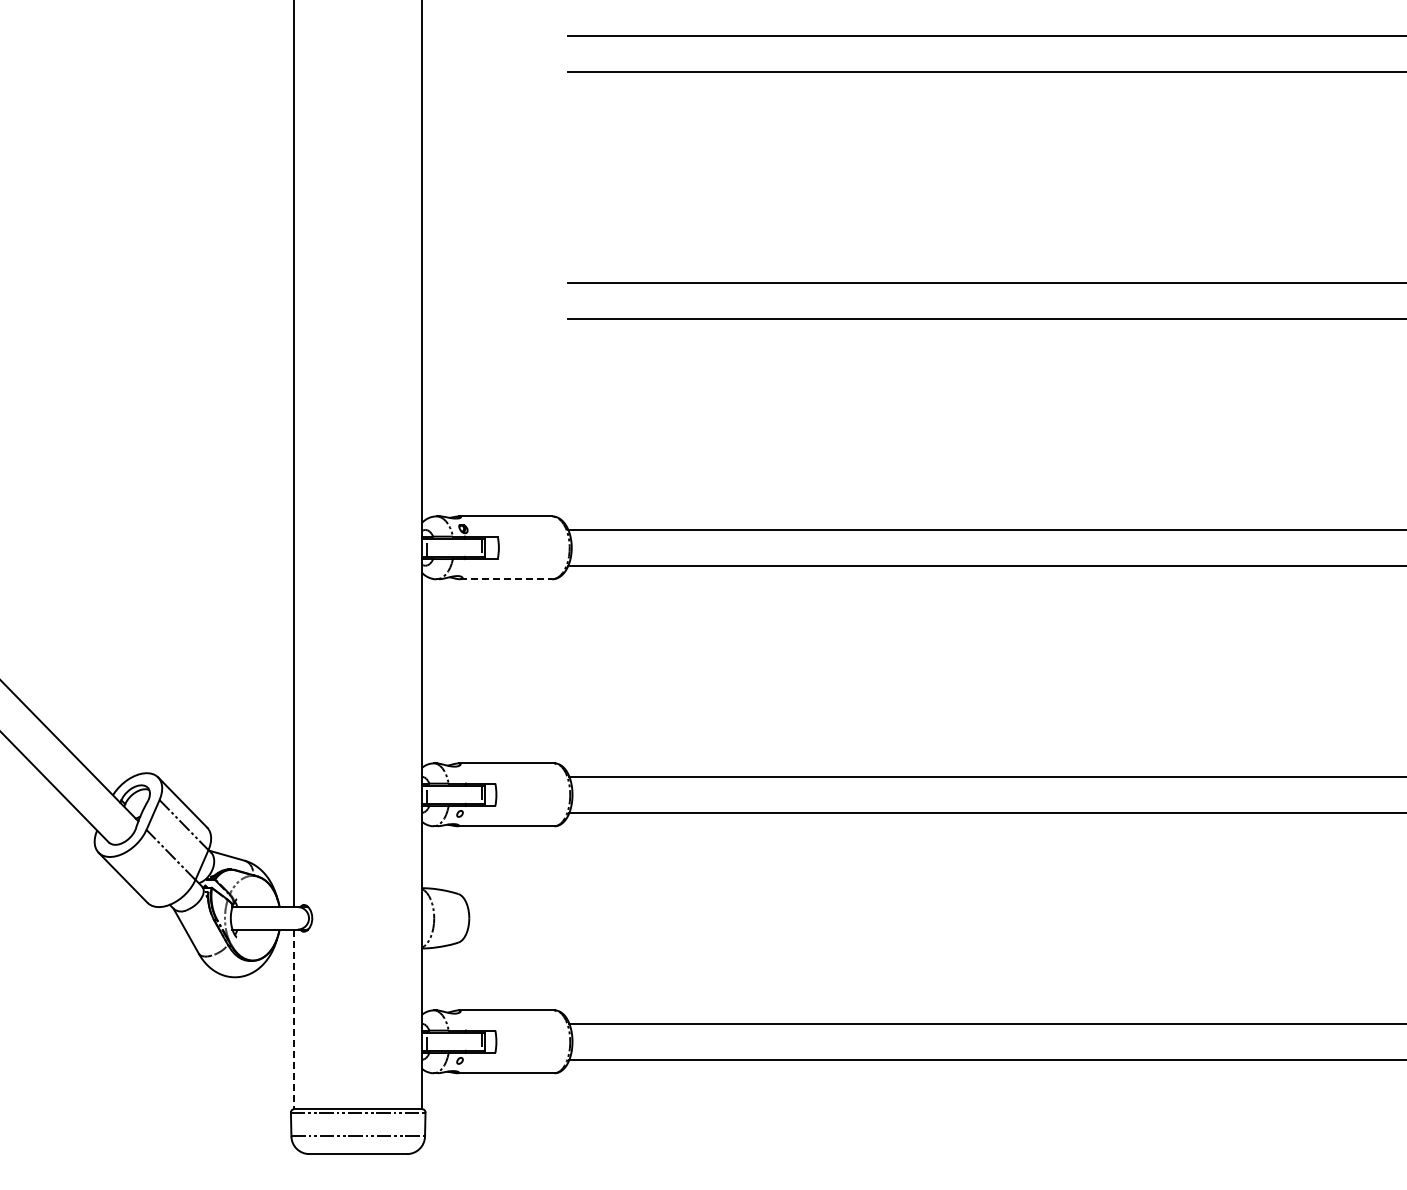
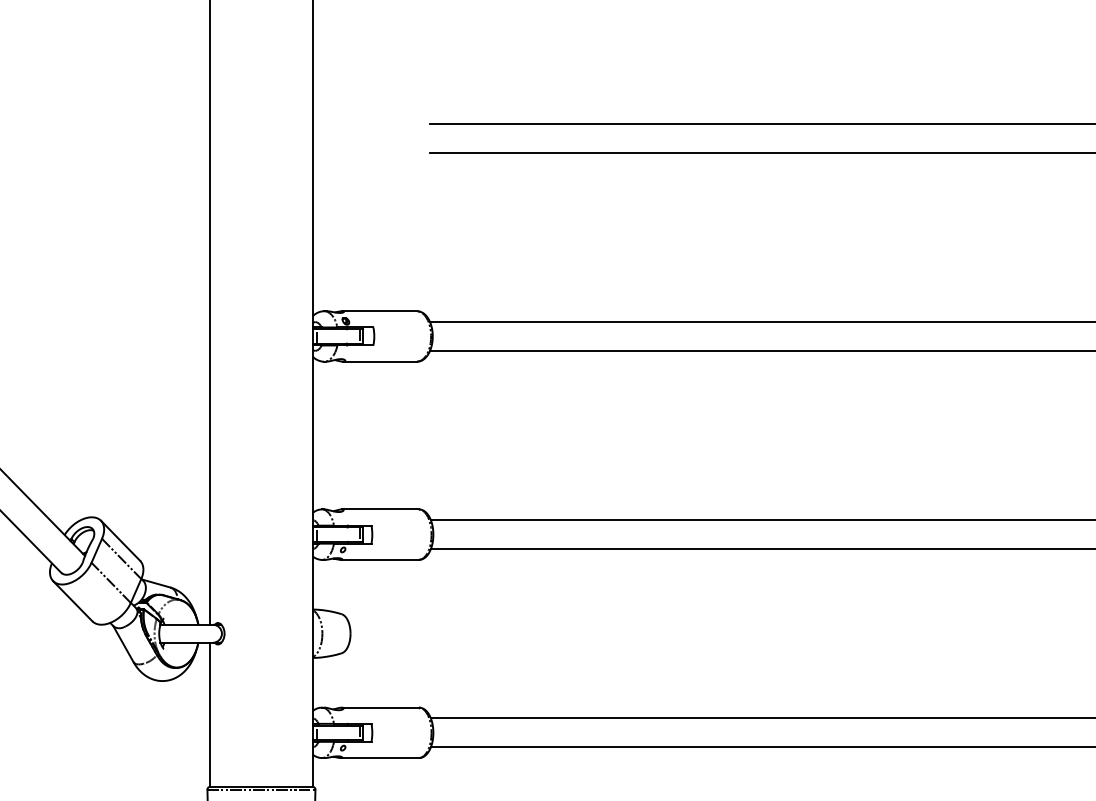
line: (506, 579) -> (380, 361), dashed -> solid
line: (294, 1019) -> (210, 714), dashed -> solid

